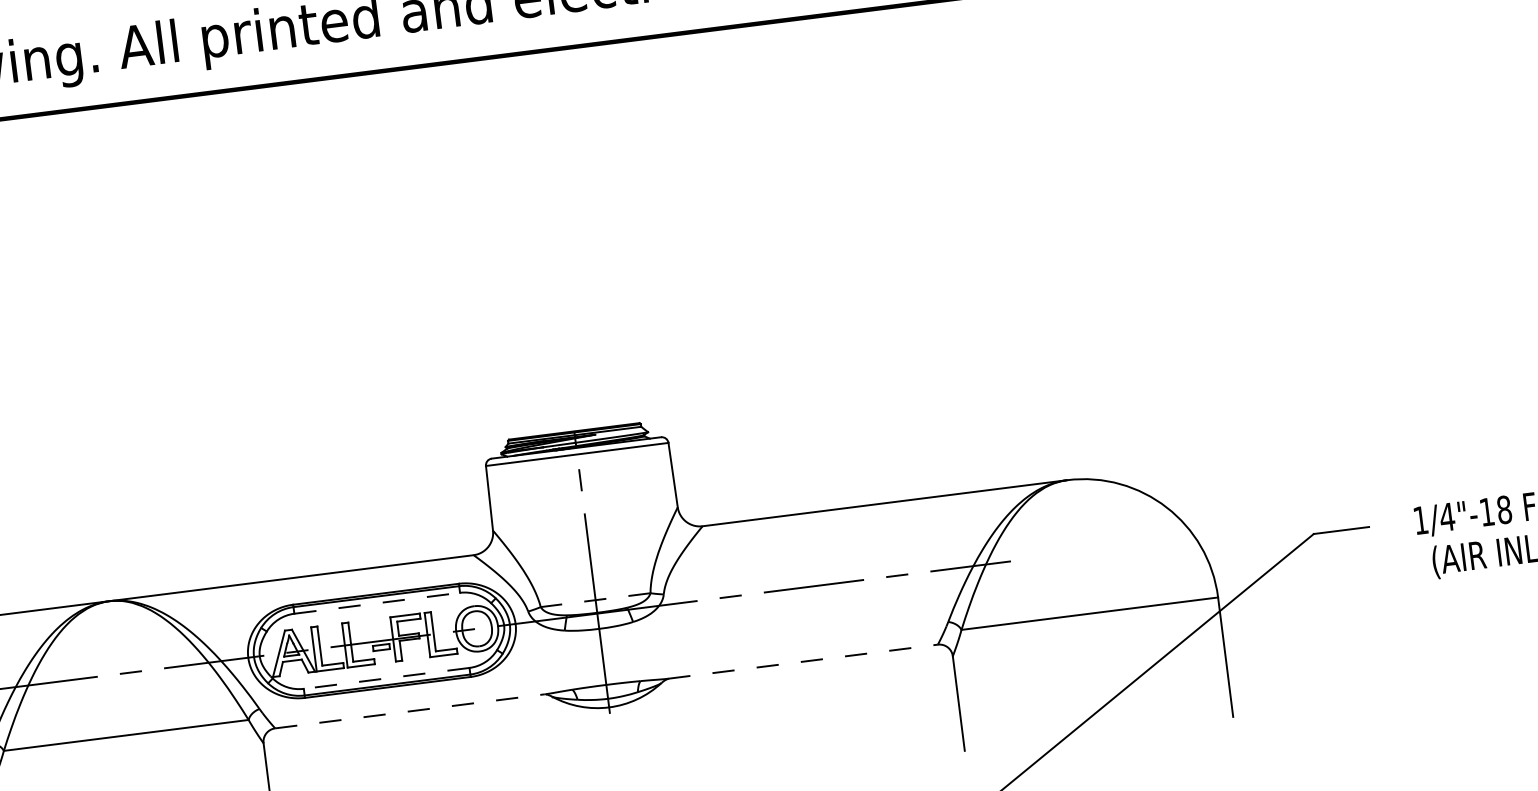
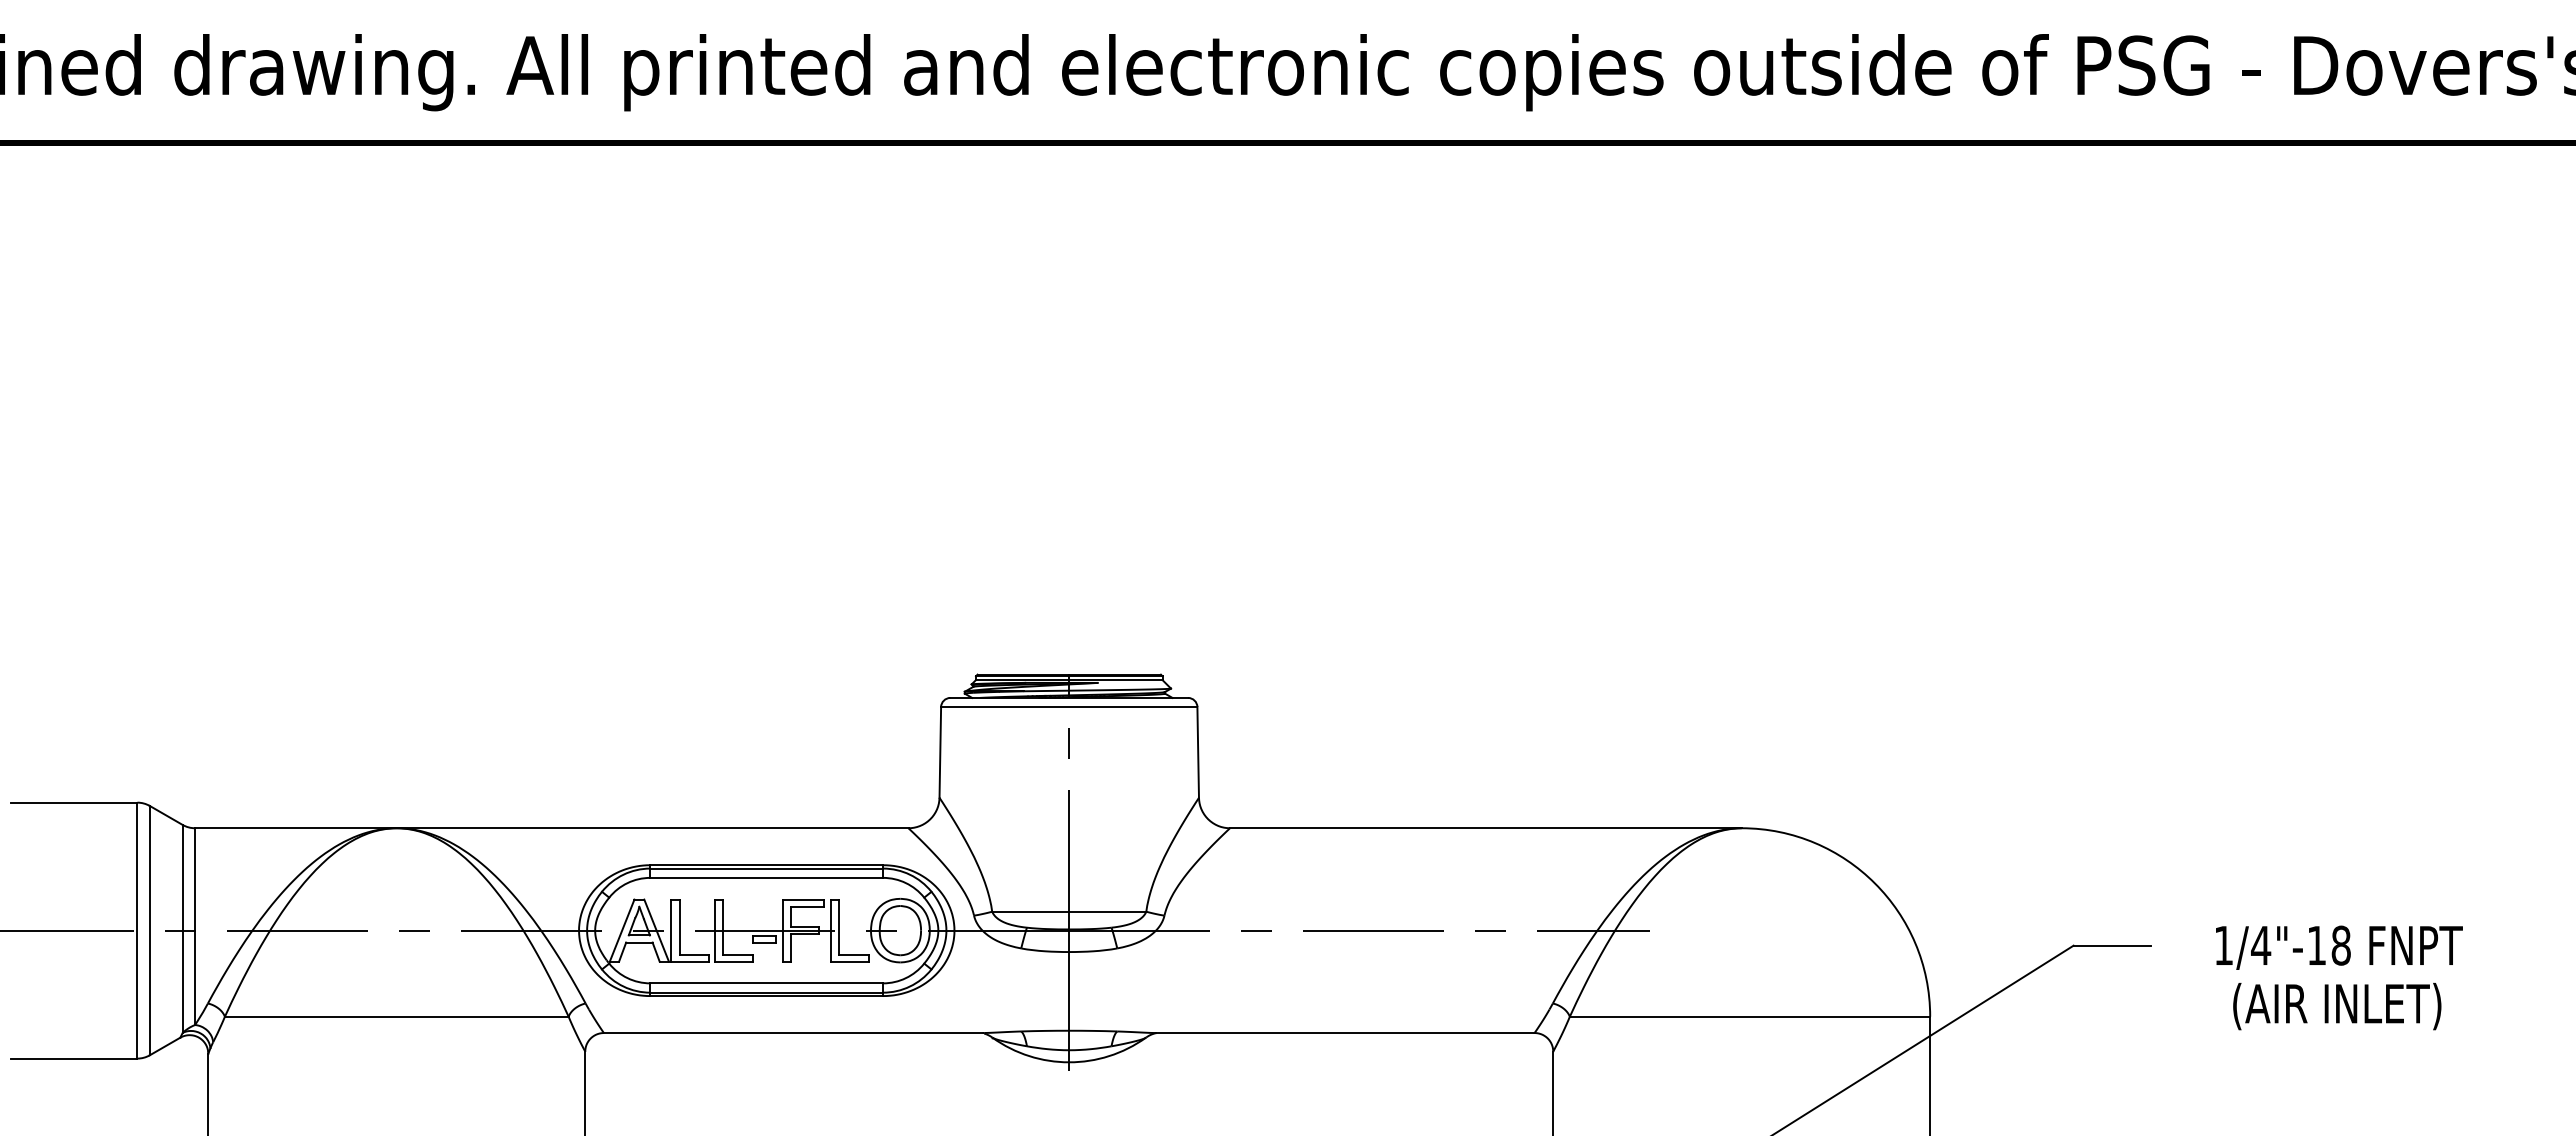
line: (595, 600) -> (1068, 911), dashed -> solid
line: (377, 602) -> (767, 877), dashed -> solid
line: (803, 662) -> (1345, 1033), dashed -> solid
line: (386, 678) -> (766, 983), dashed -> solid
line: (410, 711) -> (793, 1033), dashed -> solid

